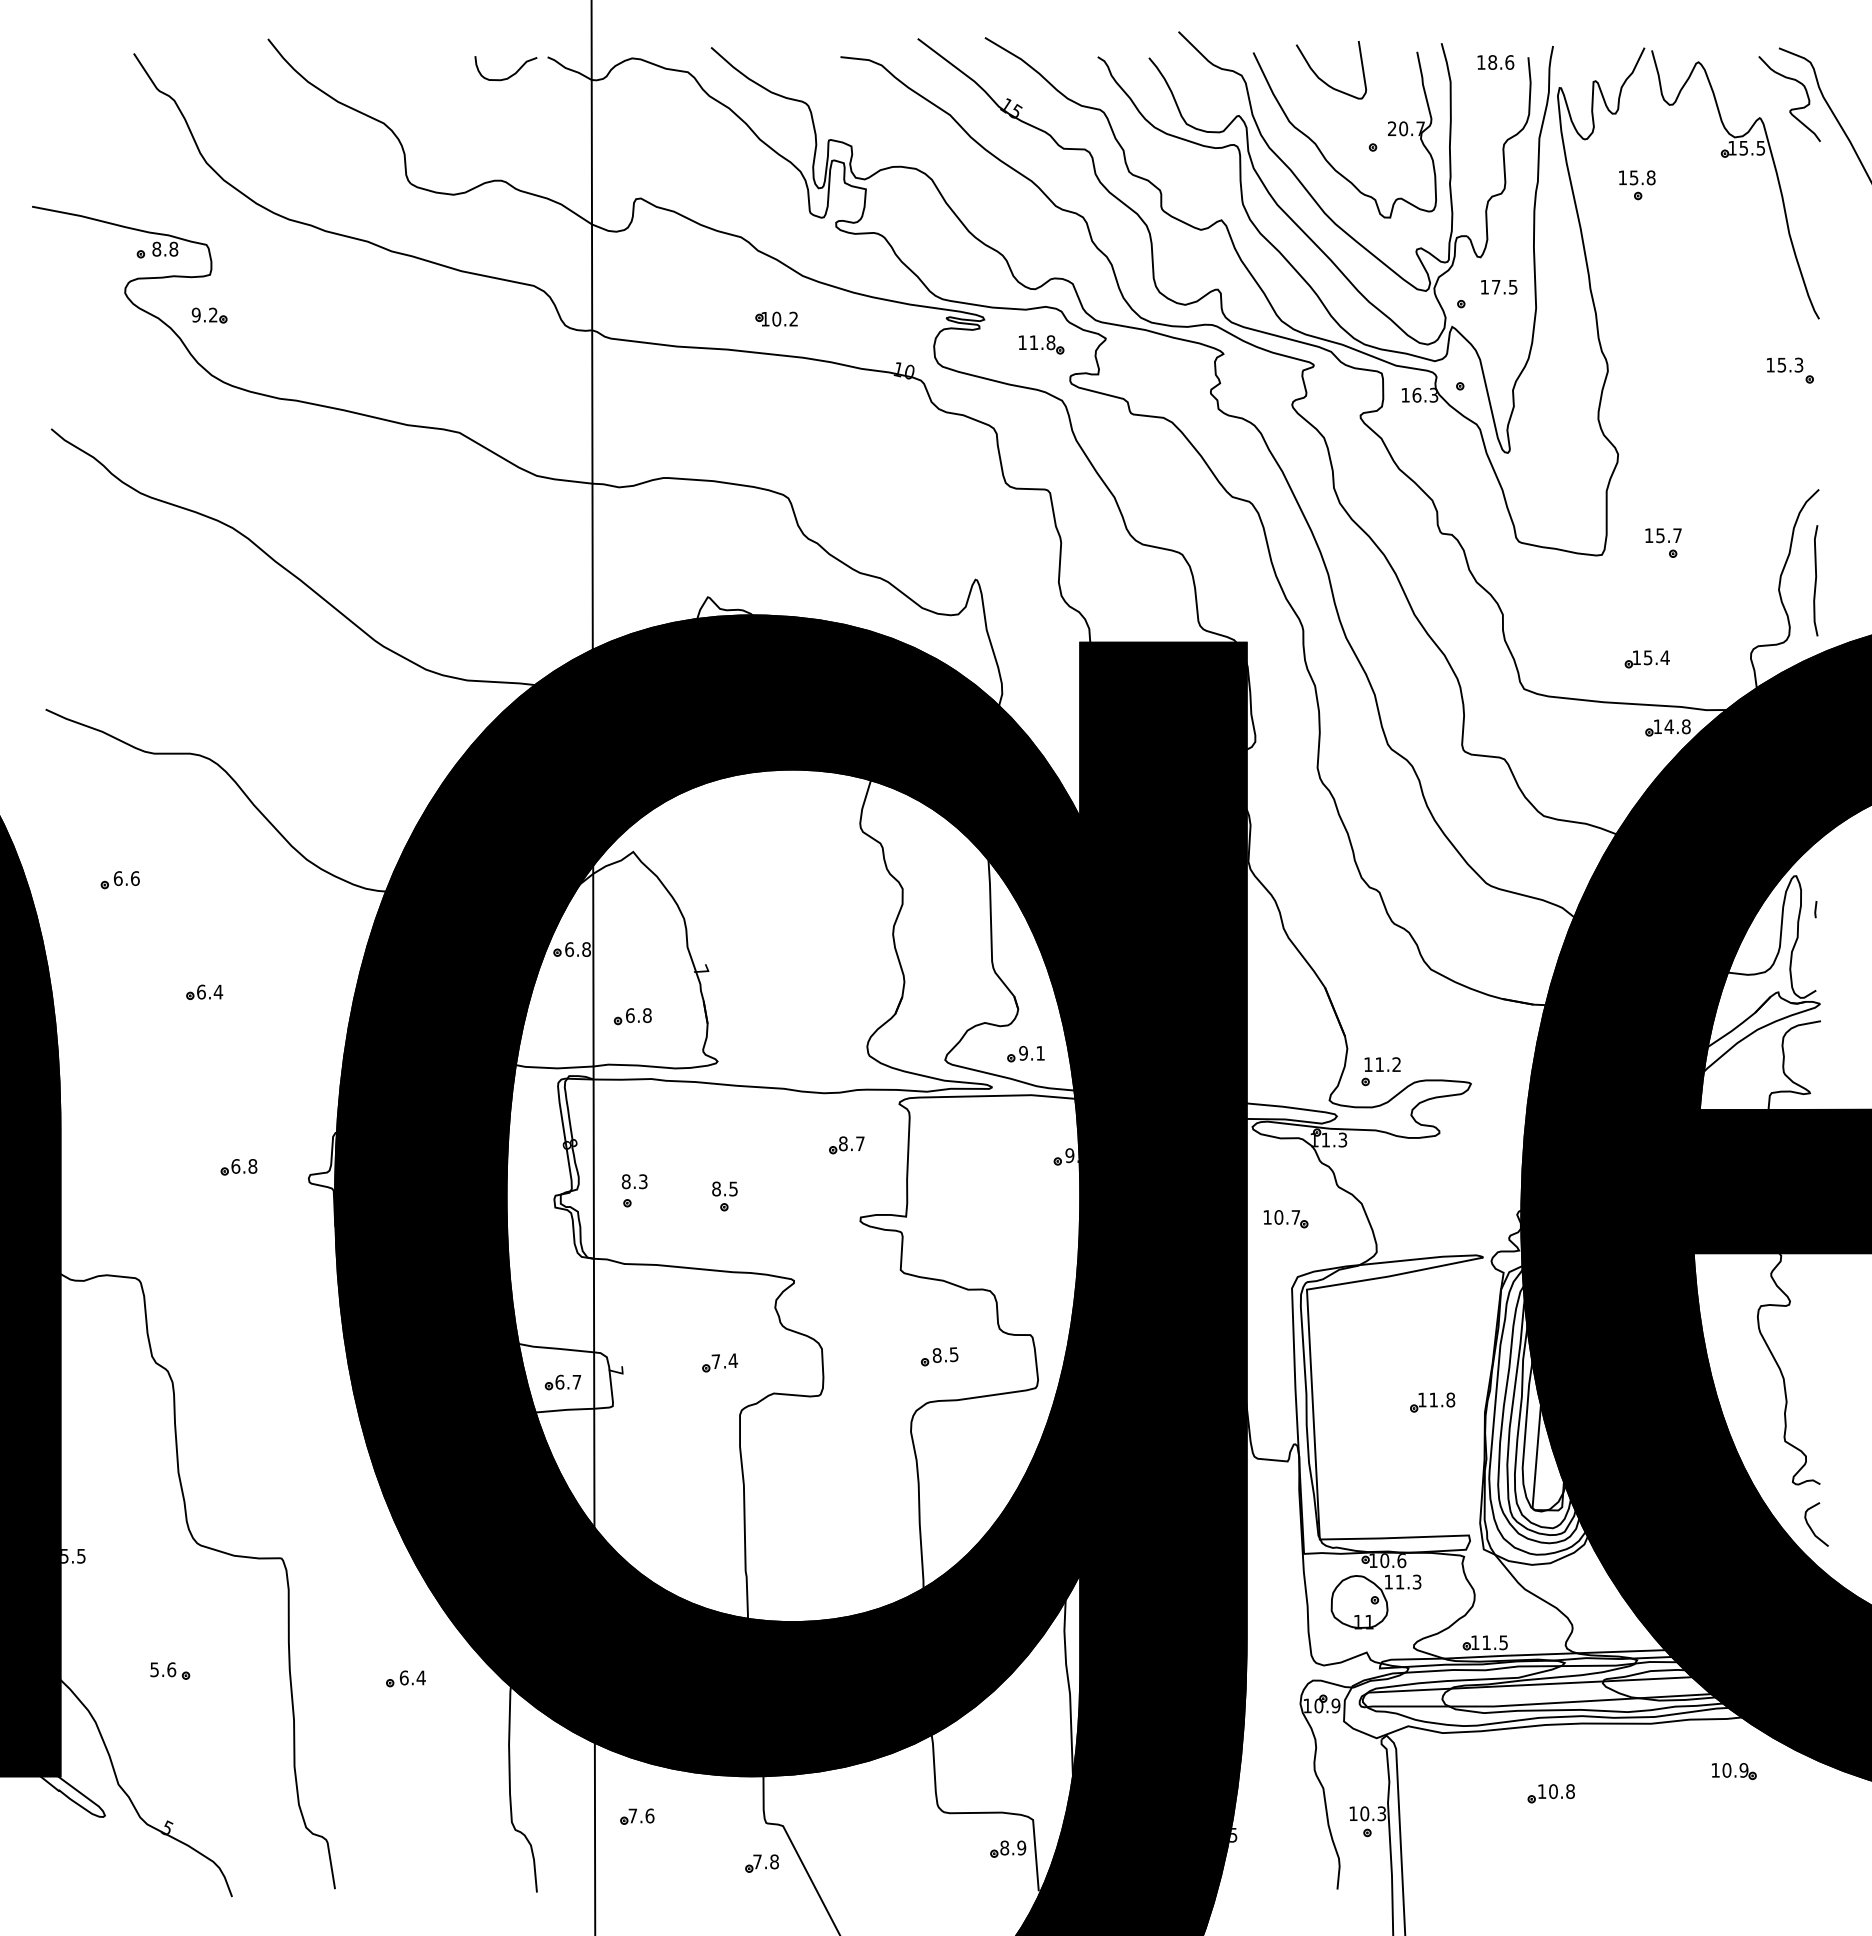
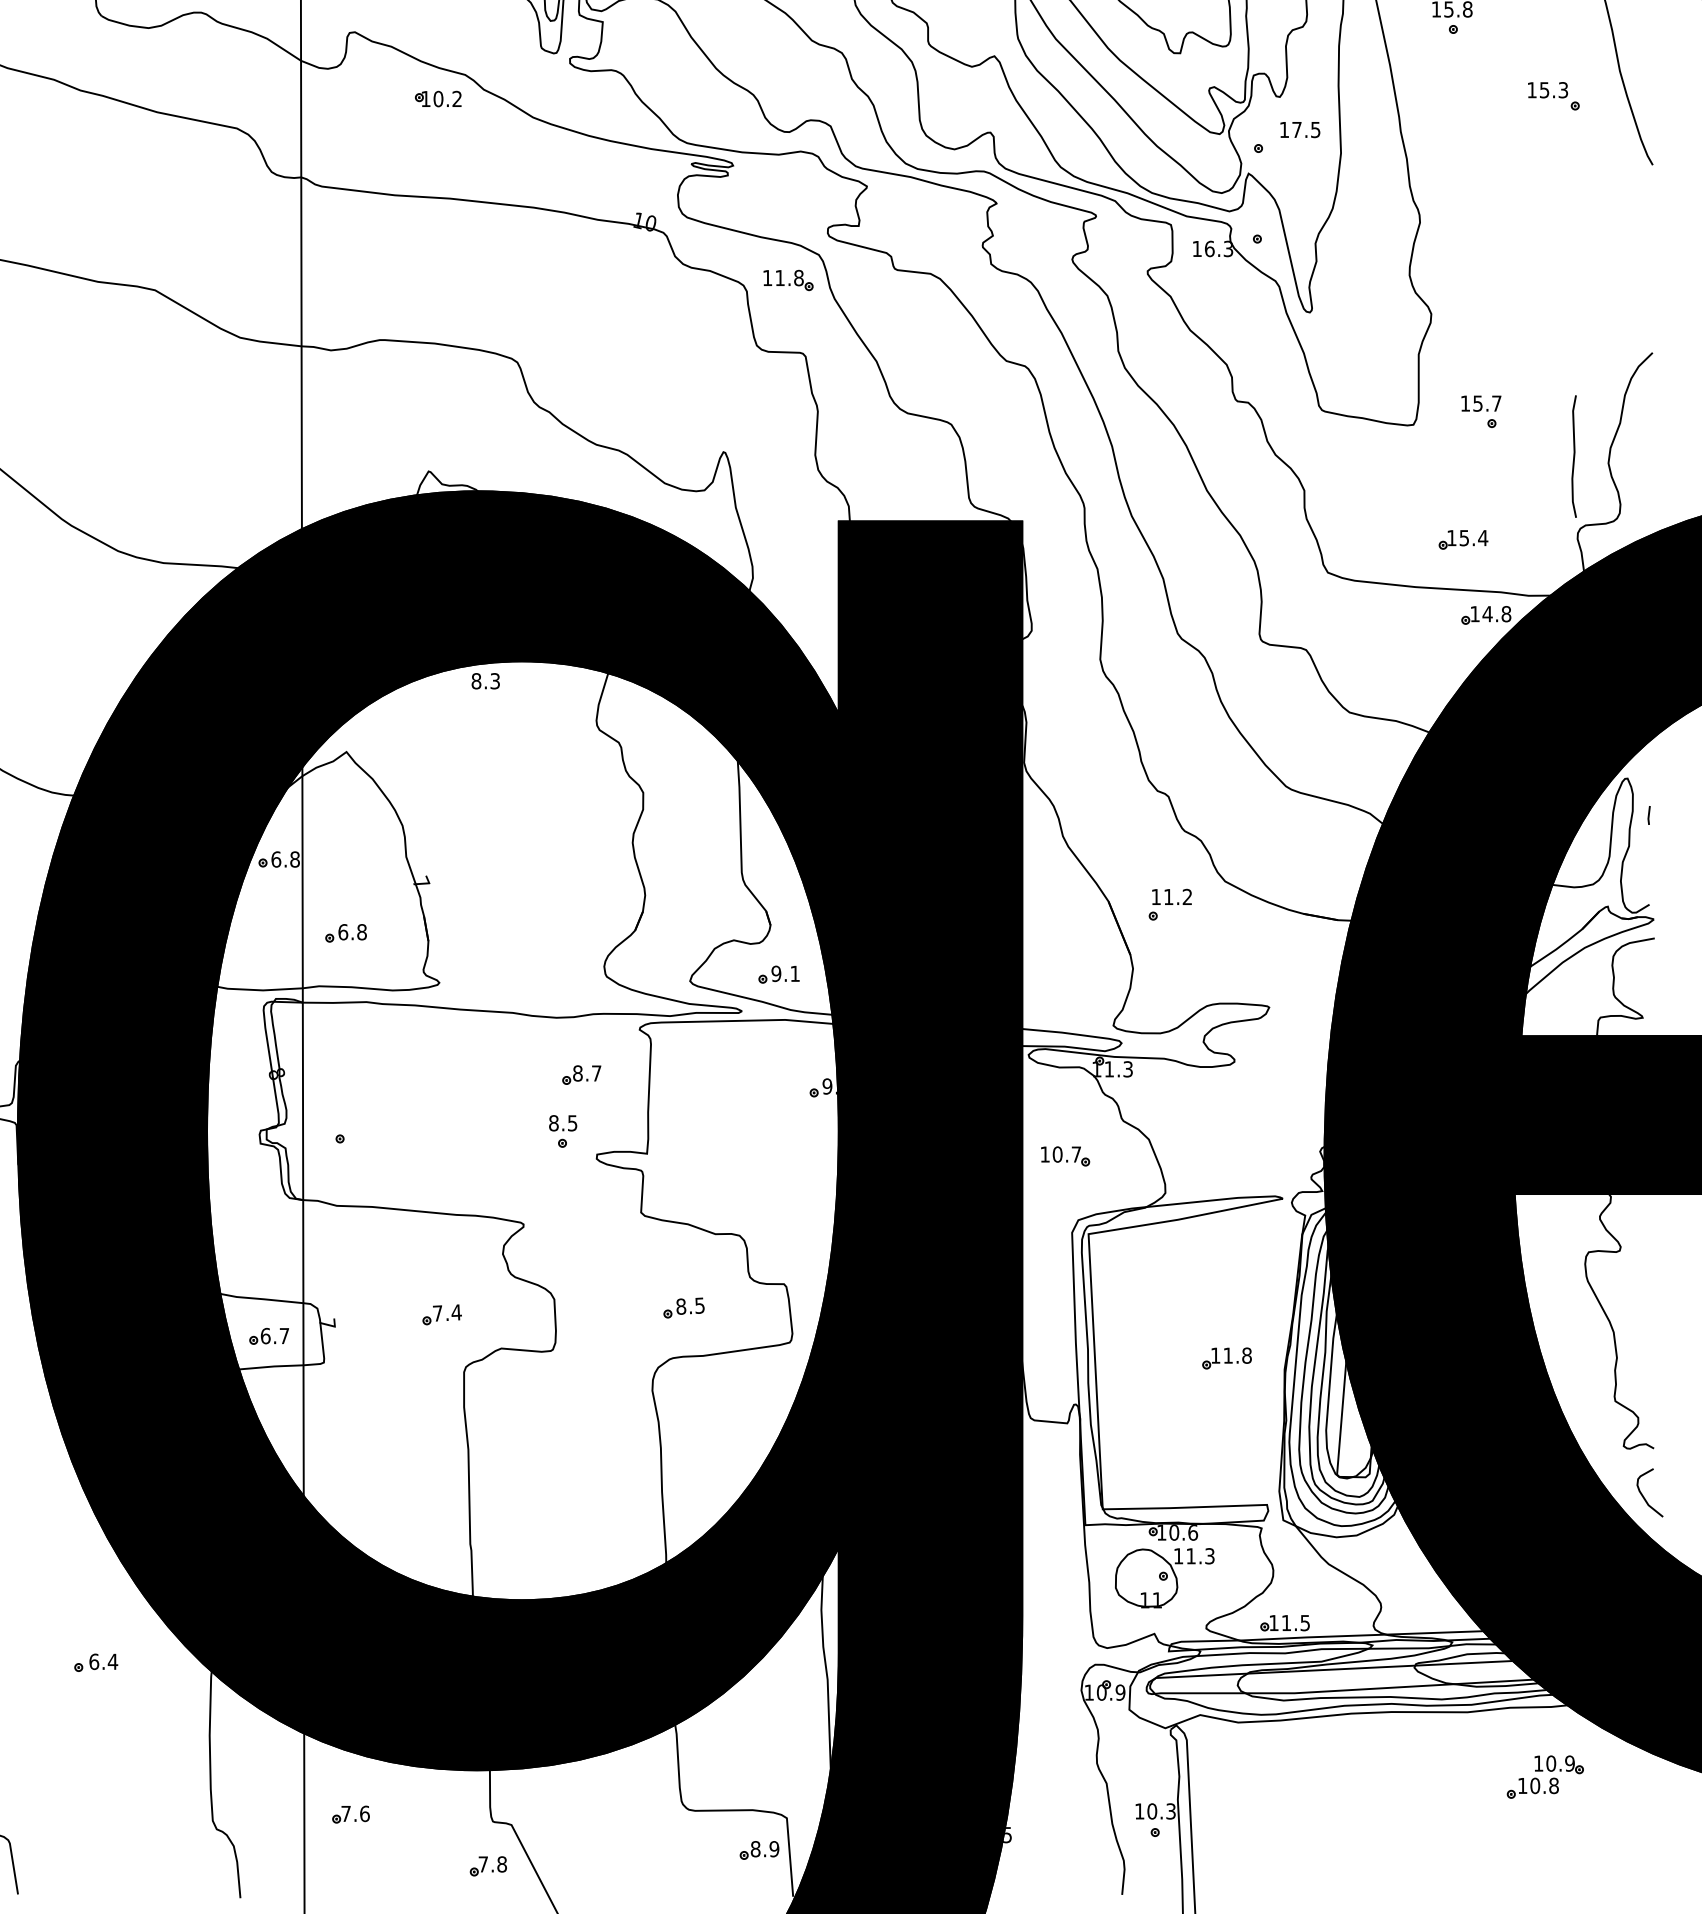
part: (776, 318) -> (438, 98), moved
part: (1041, 344) -> (788, 280), moved
part: (1790, 370) -> (1554, 96), moved
curve: (1815, 580) -> (1573, 456), moved
part: (1380, 1071) -> (1169, 904), moved
text: (634, 1181) -> (485, 680), moved
part: (724, 1196) -> (562, 1131), moved
part: (1550, 1793) -> (1531, 1788), moved

